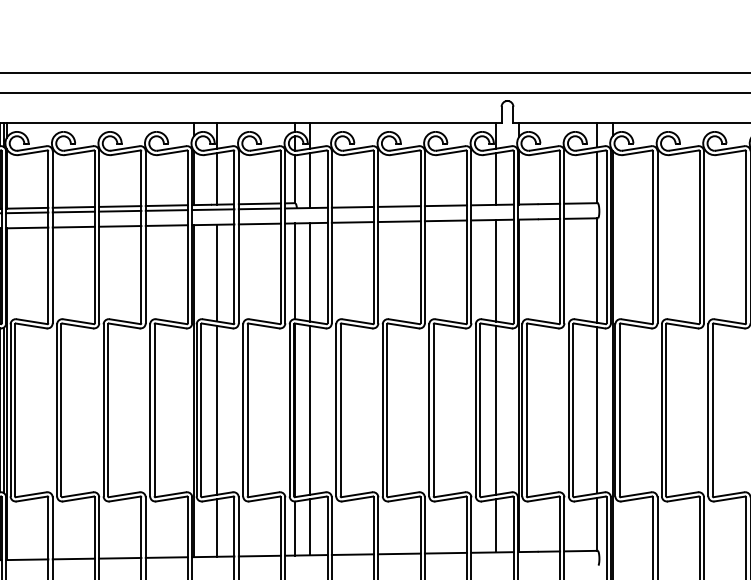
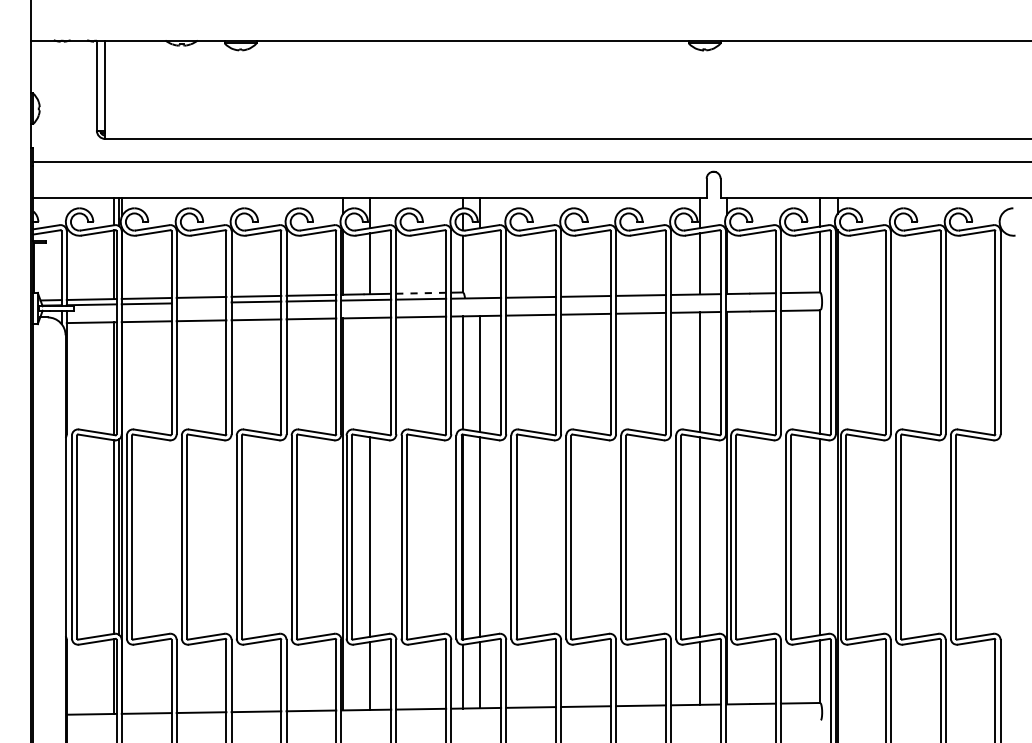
line: (310, 180) -> (480, 265), removed
line: (260, 204) -> (421, 293), solid -> dashed
line: (73, 211) -> (201, 302), removed
line: (216, 272) -> (370, 374), removed

